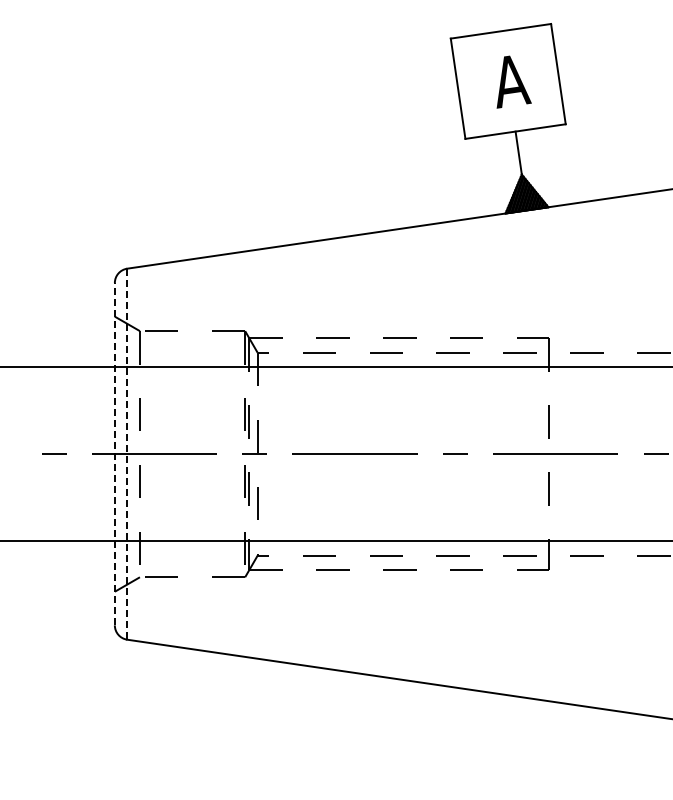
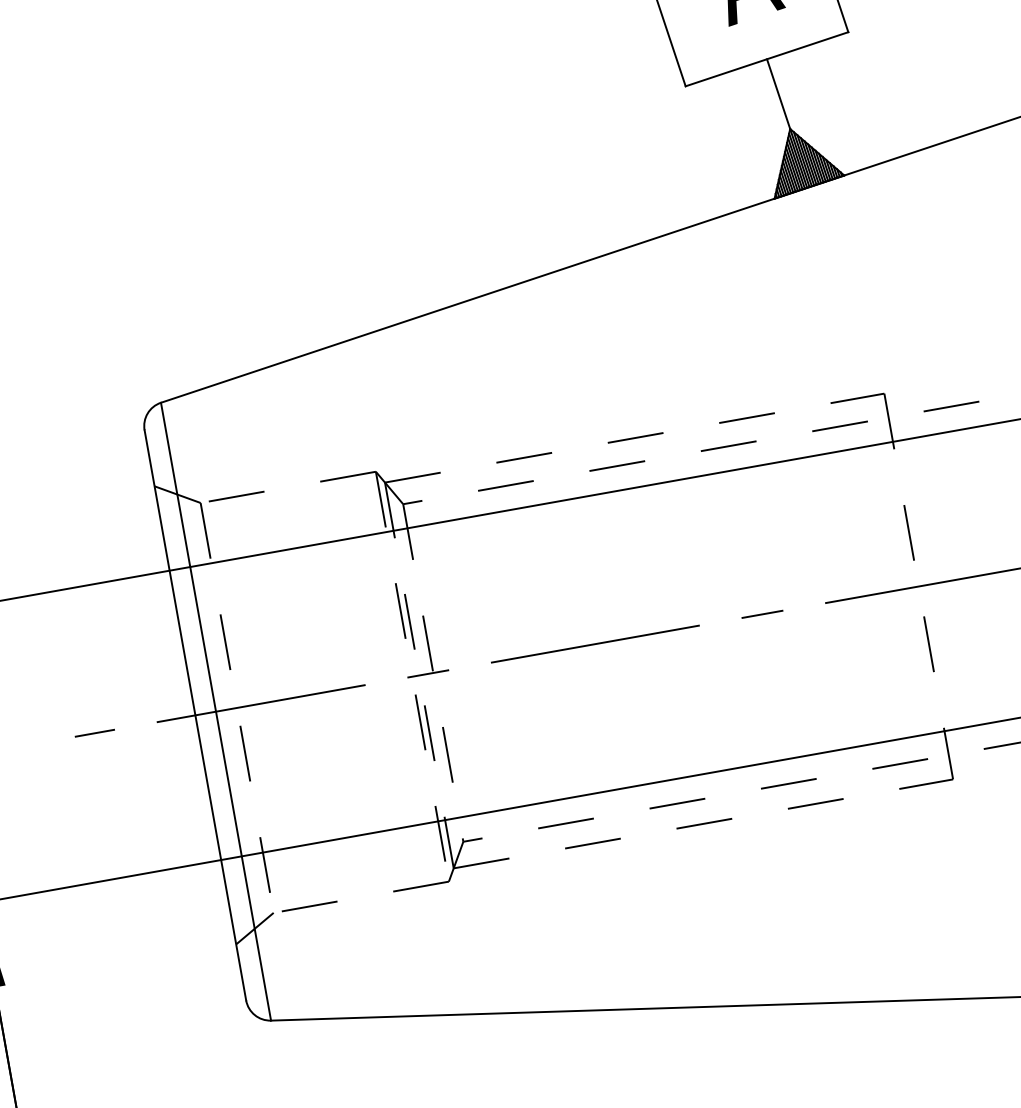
line: (114, 453) -> (194, 714), dashed -> solid
line: (127, 454) -> (216, 712), dashed -> solid

